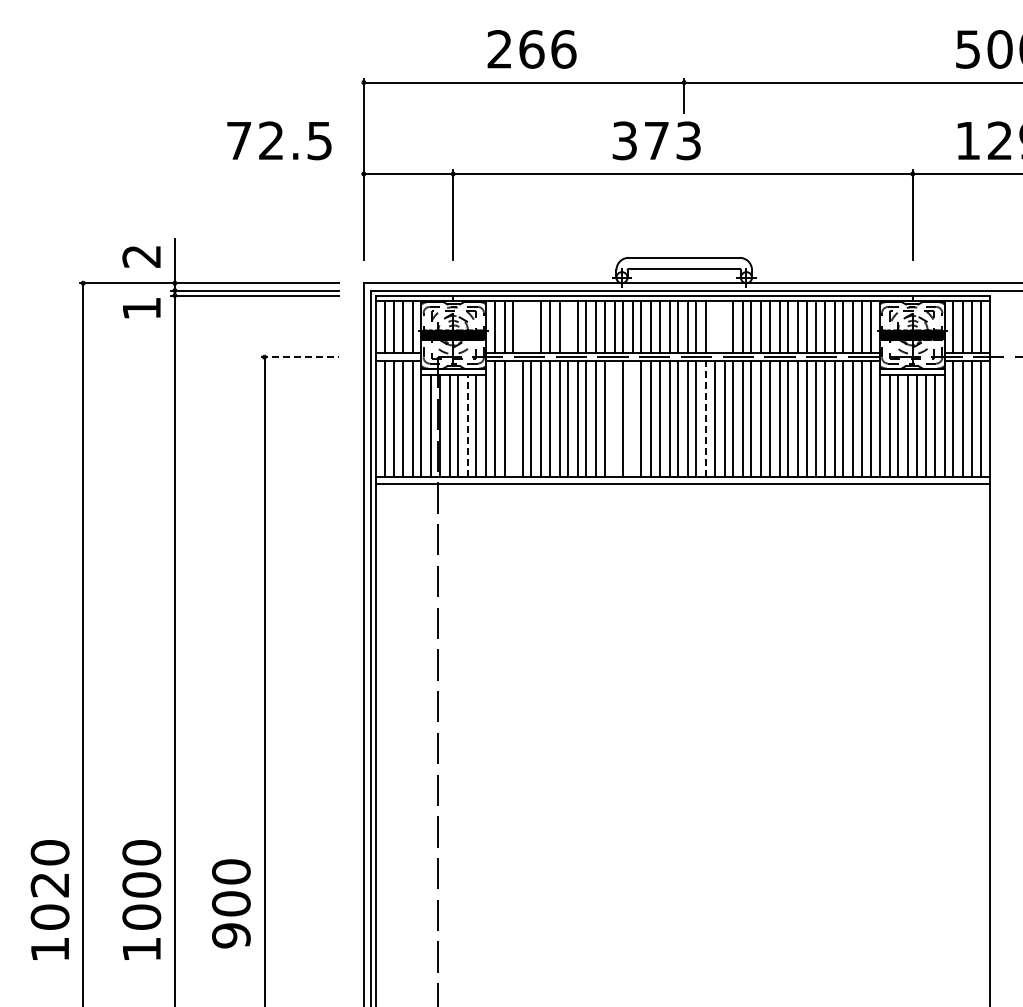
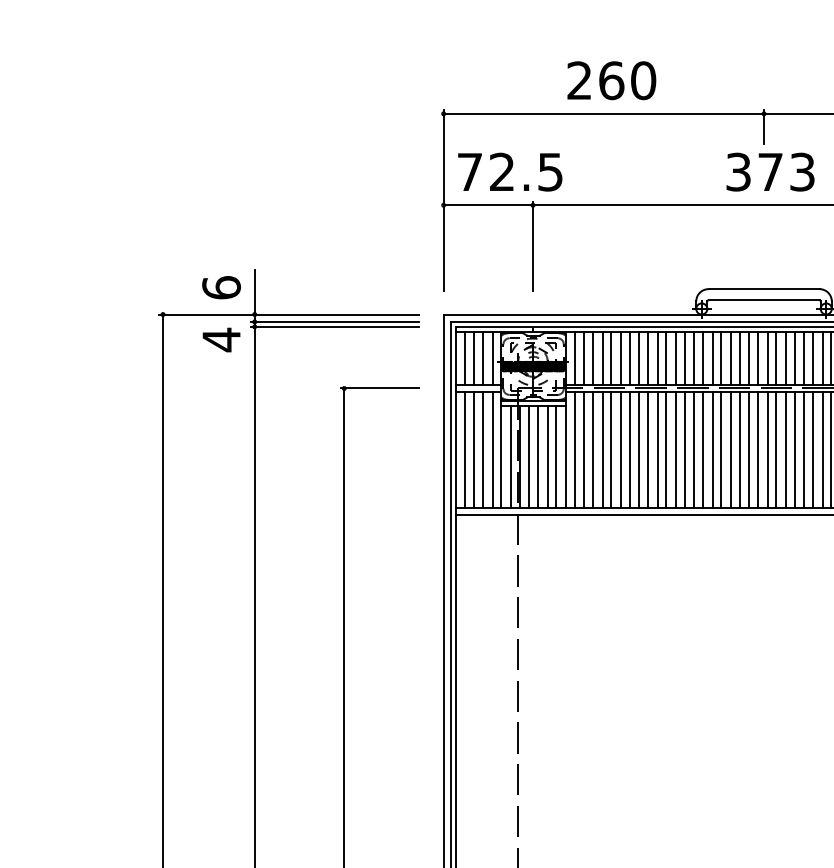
text: (563, 49) -> (643, 80), 266 -> 260
text: (279, 140) -> (510, 171), moved
text: (656, 140) -> (770, 171), moved
text: (141, 255) -> (221, 286), 2 -> 6
text: (141, 308) -> (221, 339), 1 -> 4
line: (522, 327) -> (602, 358), added
line: (531, 327) -> (611, 358), added
line: (568, 327) -> (648, 358), added
line: (714, 327) -> (794, 358), added
line: (724, 327) -> (804, 358), added
line: (300, 357) -> (380, 388), dashed -> solid
line: (513, 418) -> (593, 449), added
line: (614, 418) -> (694, 449), added
line: (632, 418) -> (712, 449), added
line: (706, 418) -> (786, 449), dashed -> solid
line: (467, 425) -> (547, 456), dashed -> solid

